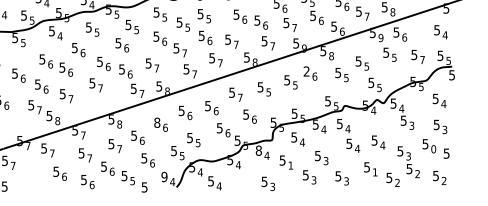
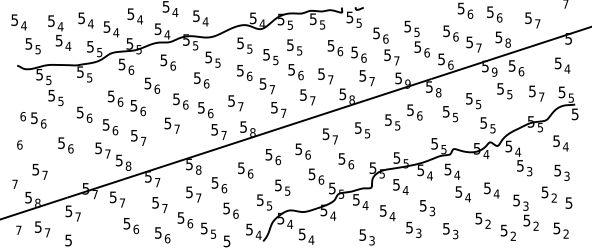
text: (96, 32) -> (172, 65), 5 -> 6
text: (60, 35) -> (131, 69), 4 -> 6
text: (306, 71) -> (410, 110), 2 -> 5
text: (156, 122) -> (240, 167), 8 -> 5
text: (433, 148) -> (554, 197), 0 -> 2
text: (258, 150) -> (355, 199), 8 -> 5
text: (290, 165) -> (392, 216), 1 -> 4
text: (374, 171) -> (487, 223), 1 -> 2
text: (164, 176) -> (249, 229), 9 -> 5

